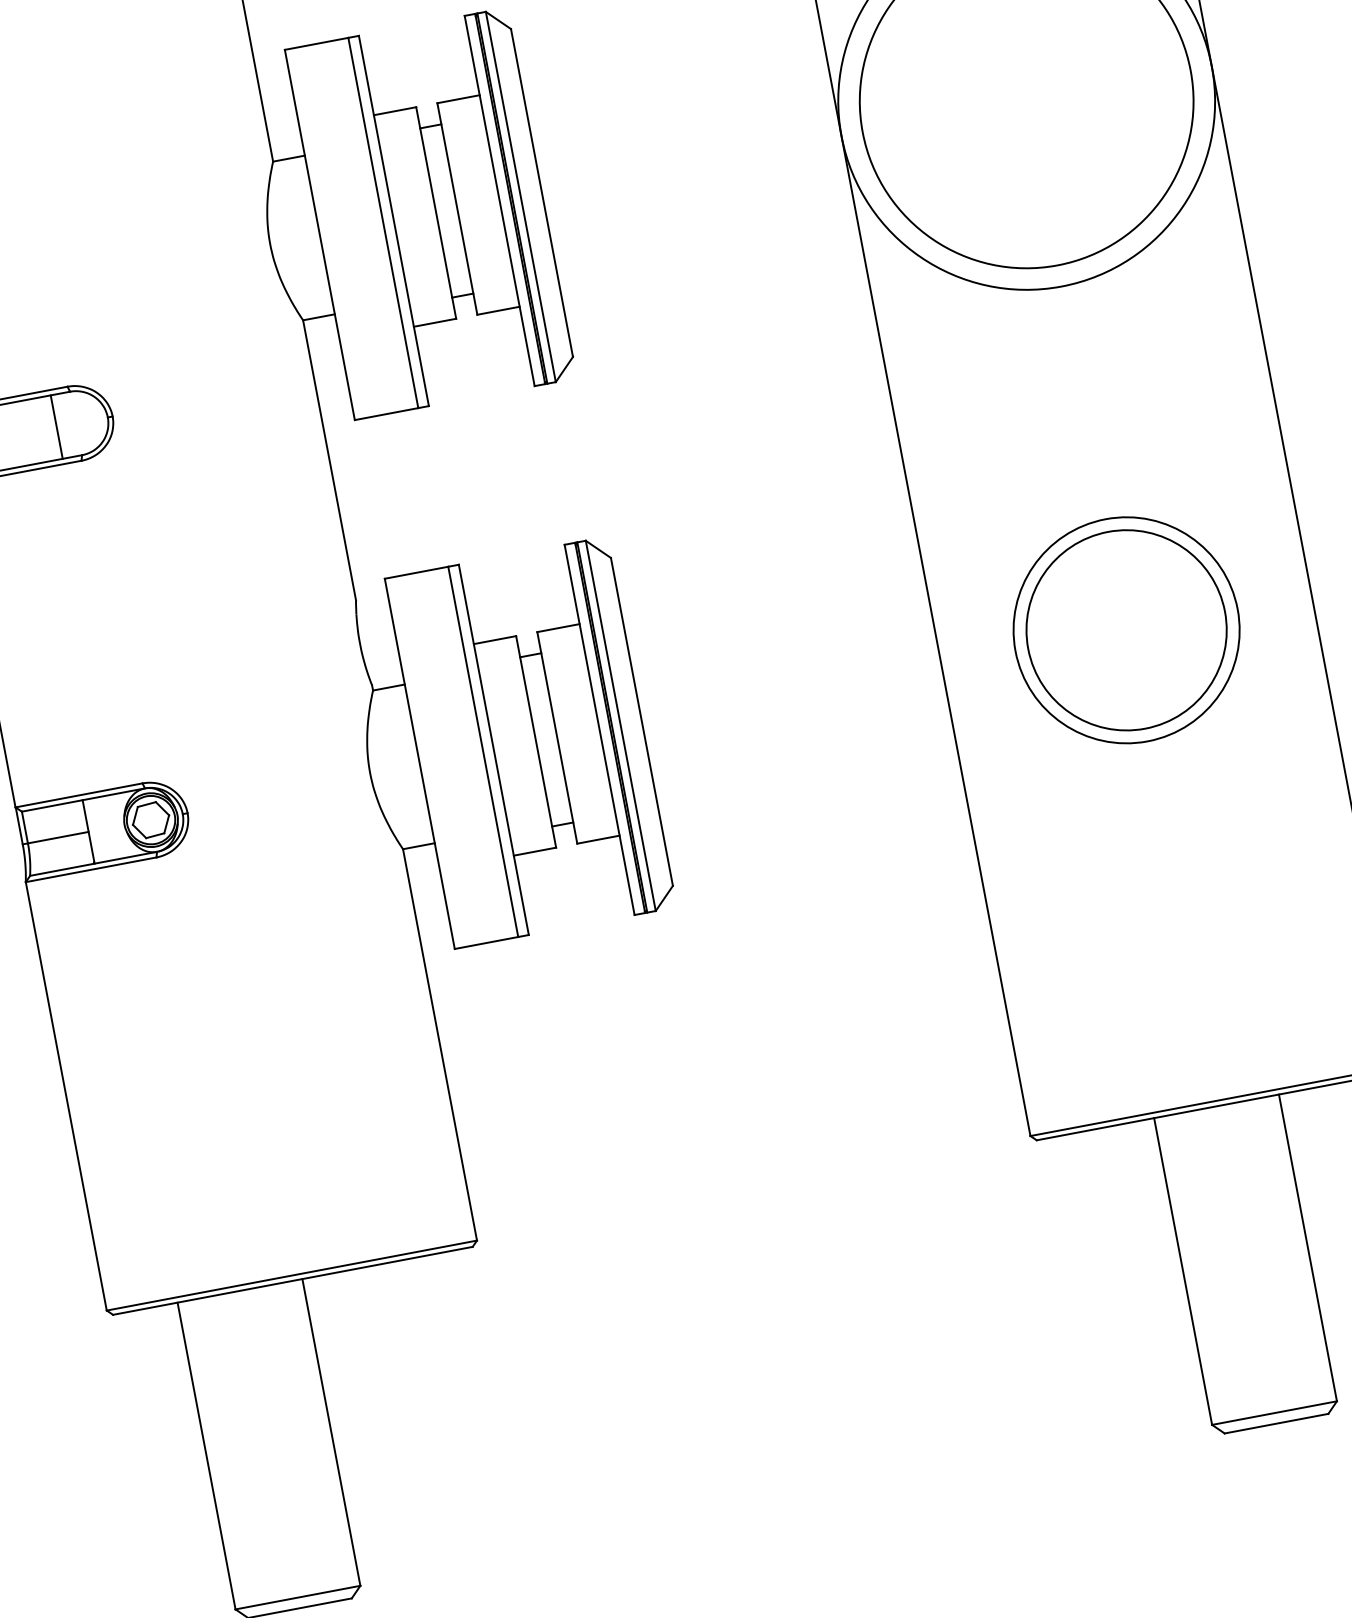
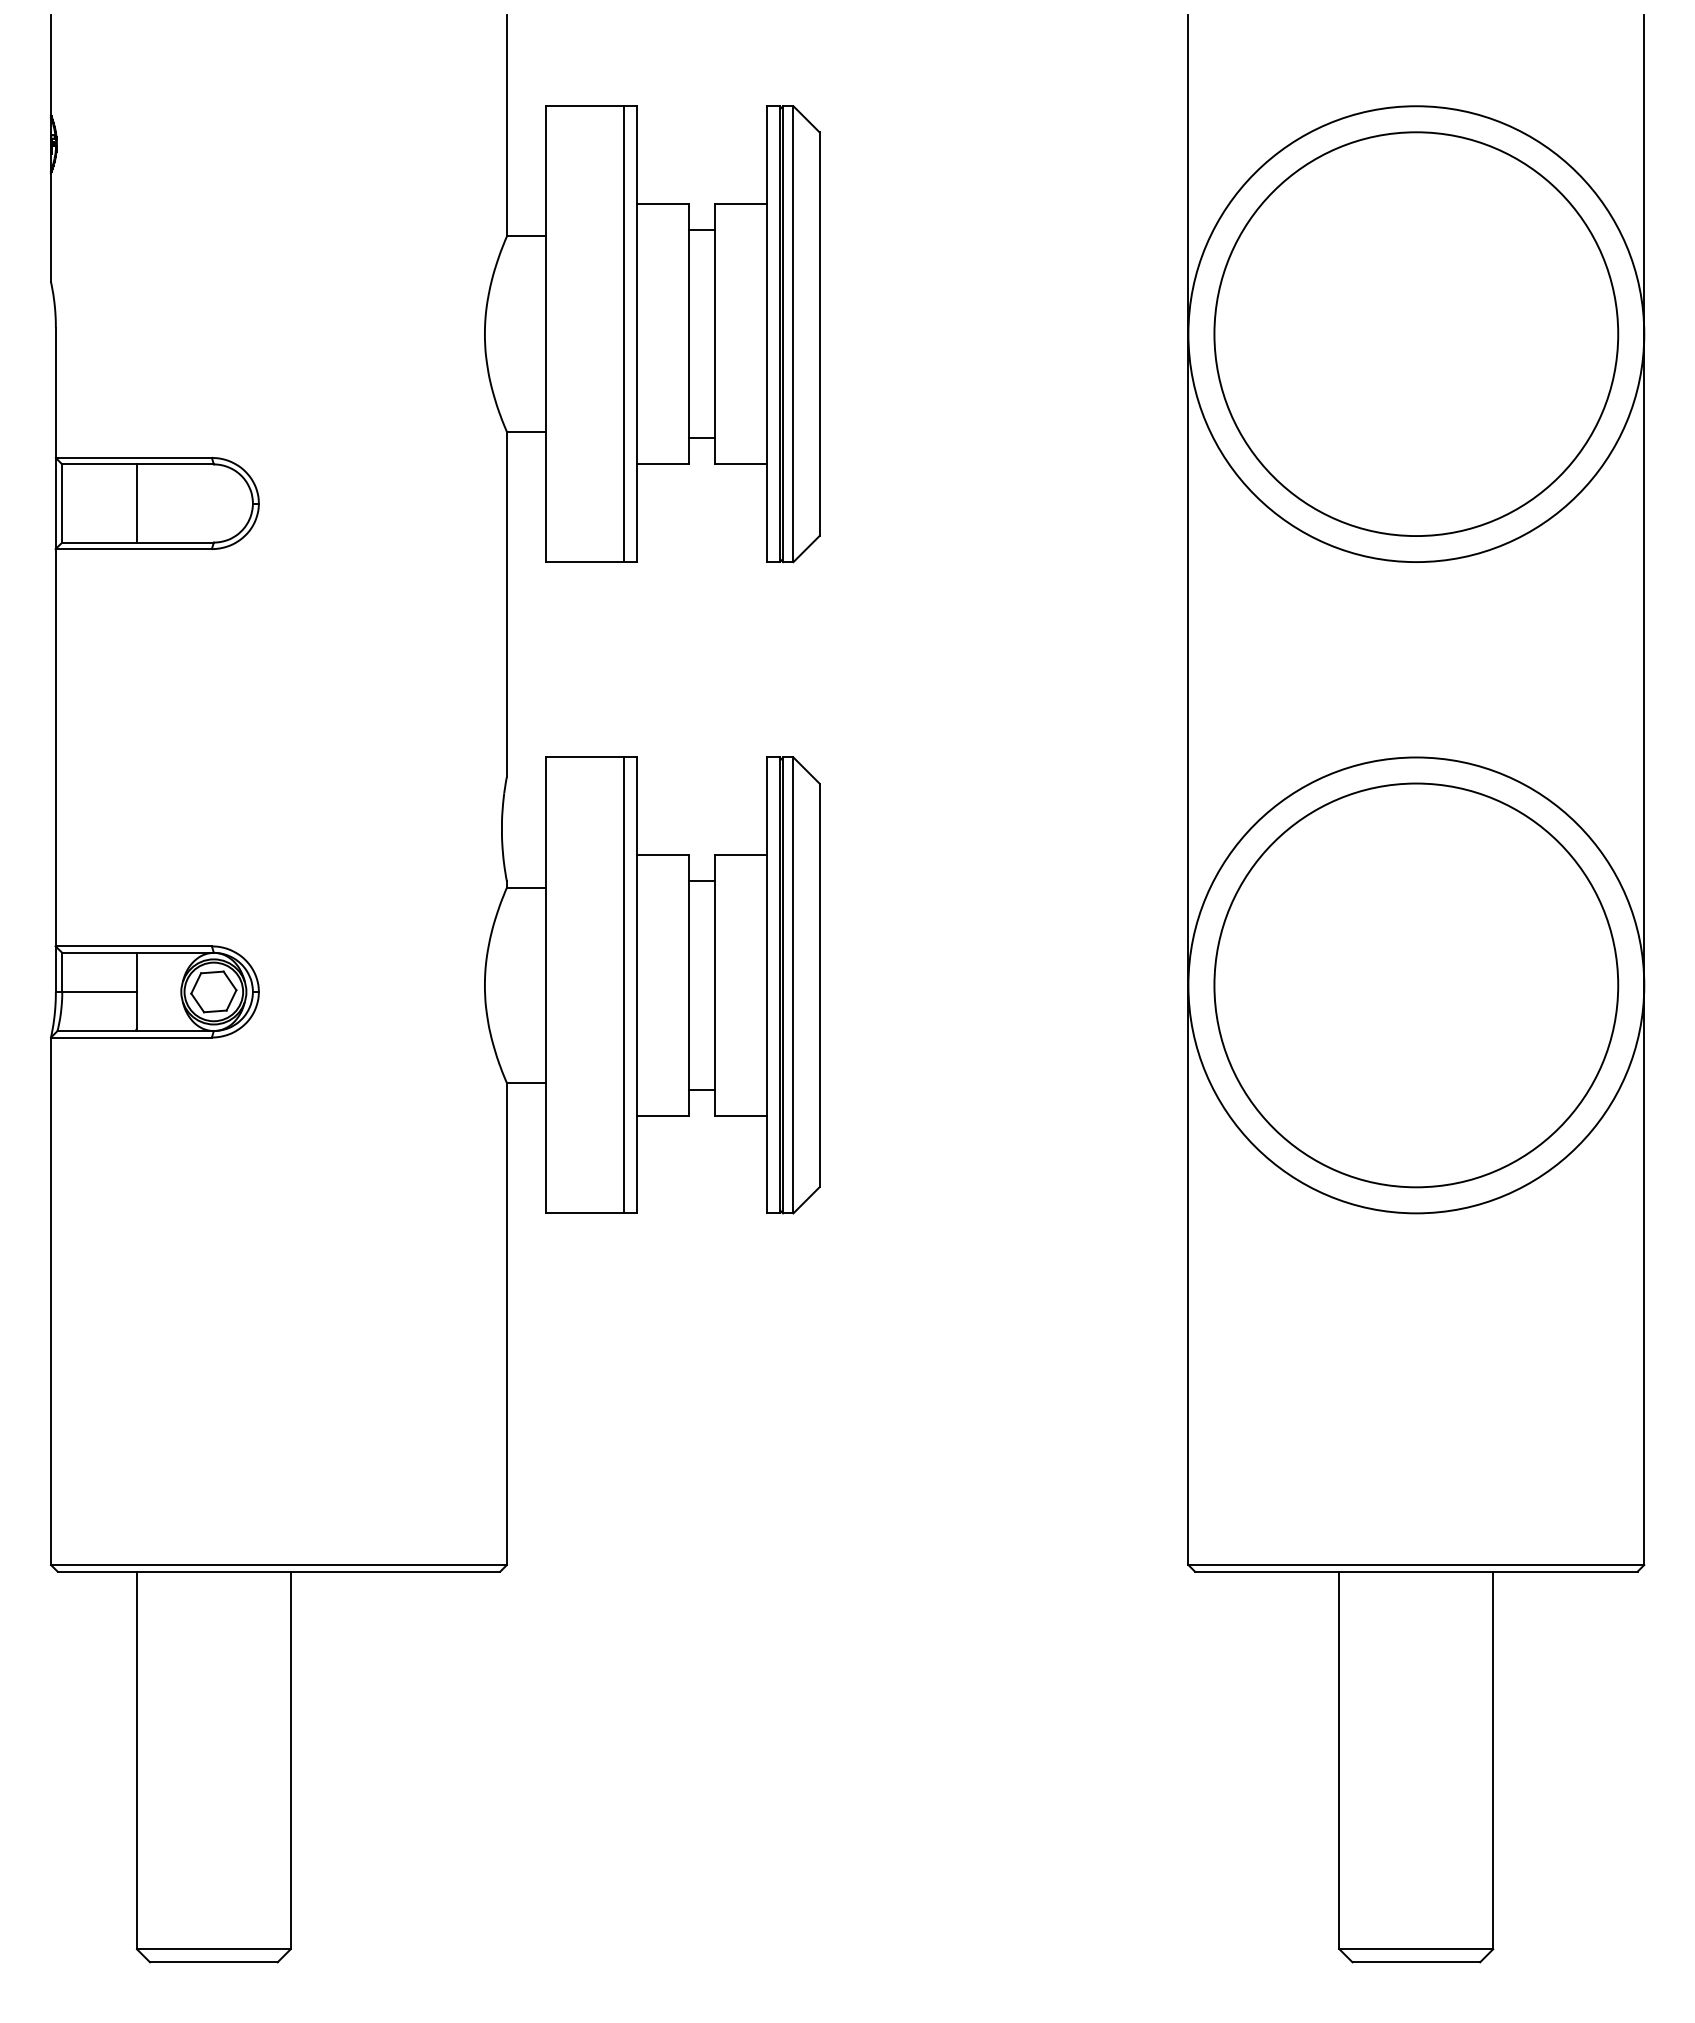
line: (57, 427) -> (137, 503), moved
circle: (1126, 630) -> (1416, 985), size x1.67
circle: (1126, 630) -> (1416, 985), size x1.67

